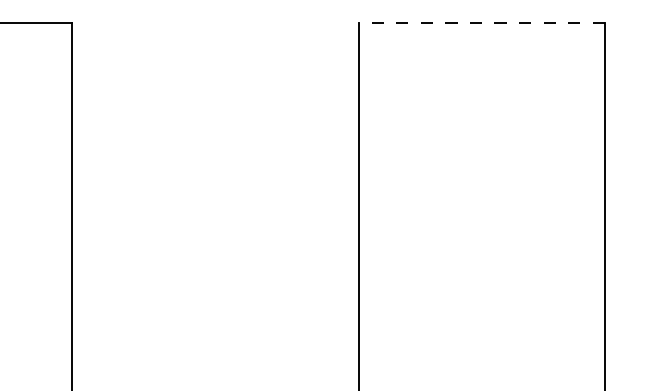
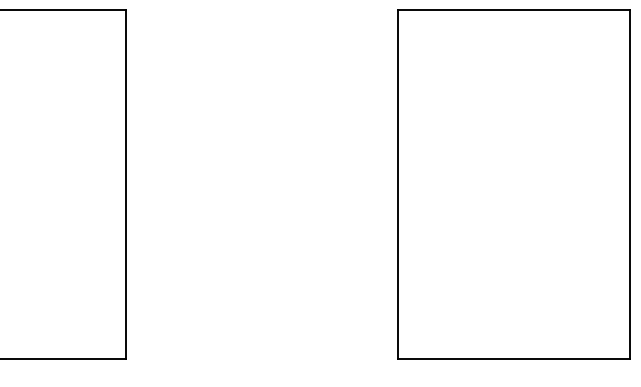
line: (481, 23) -> (513, 10), dashed -> solid

